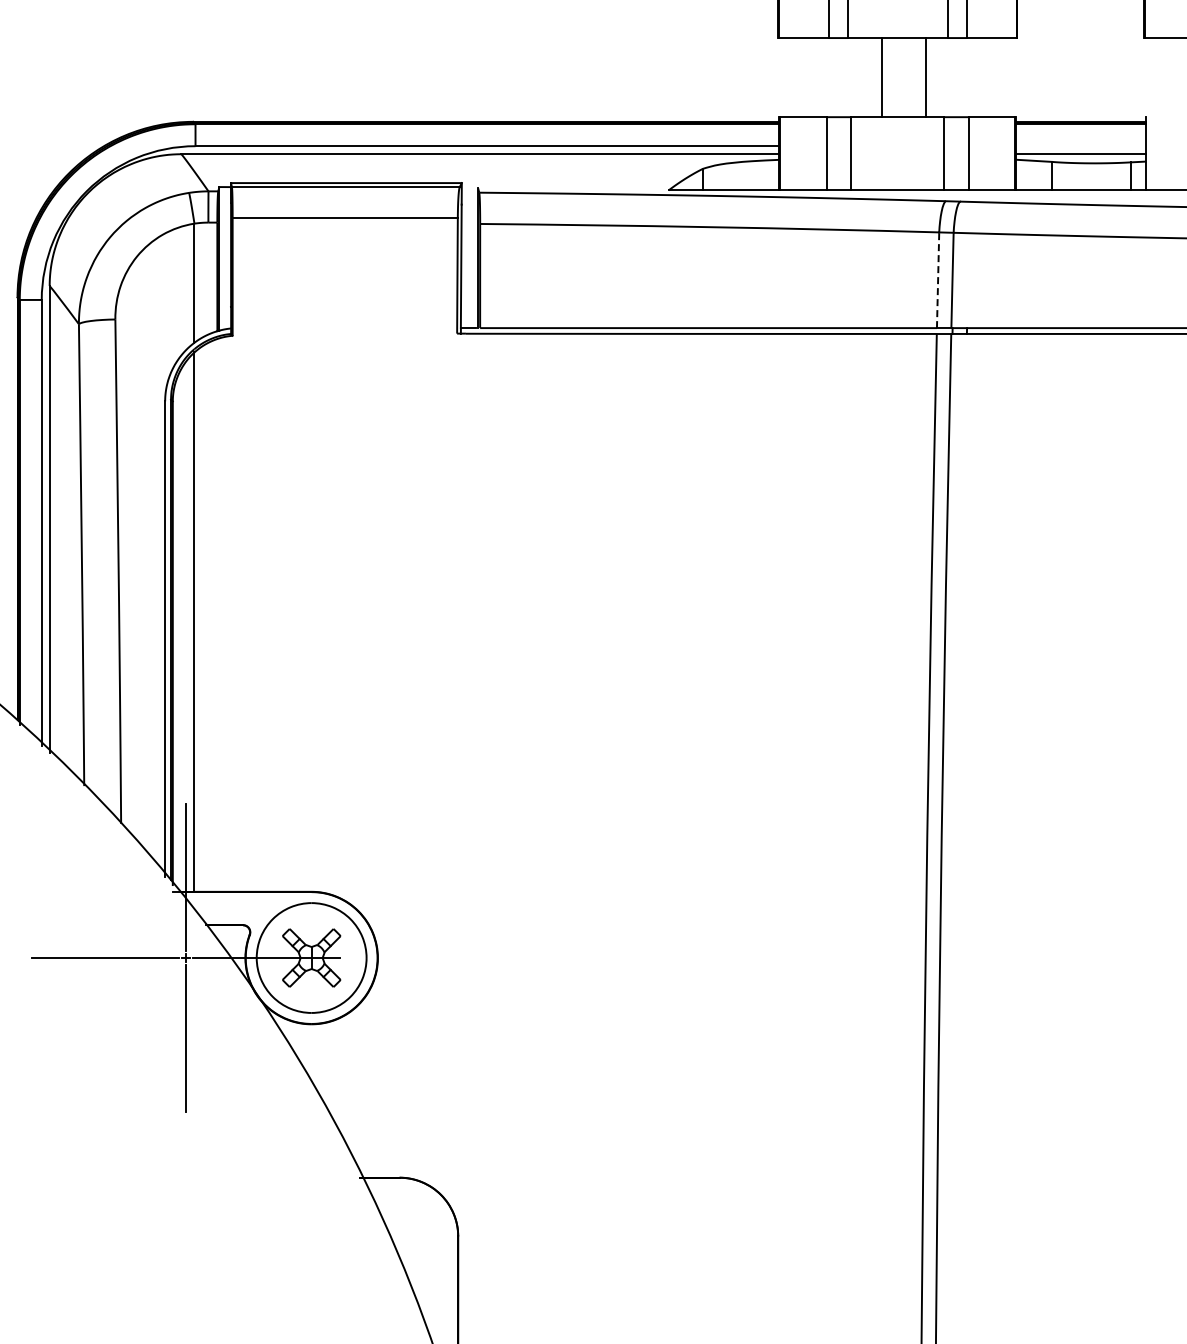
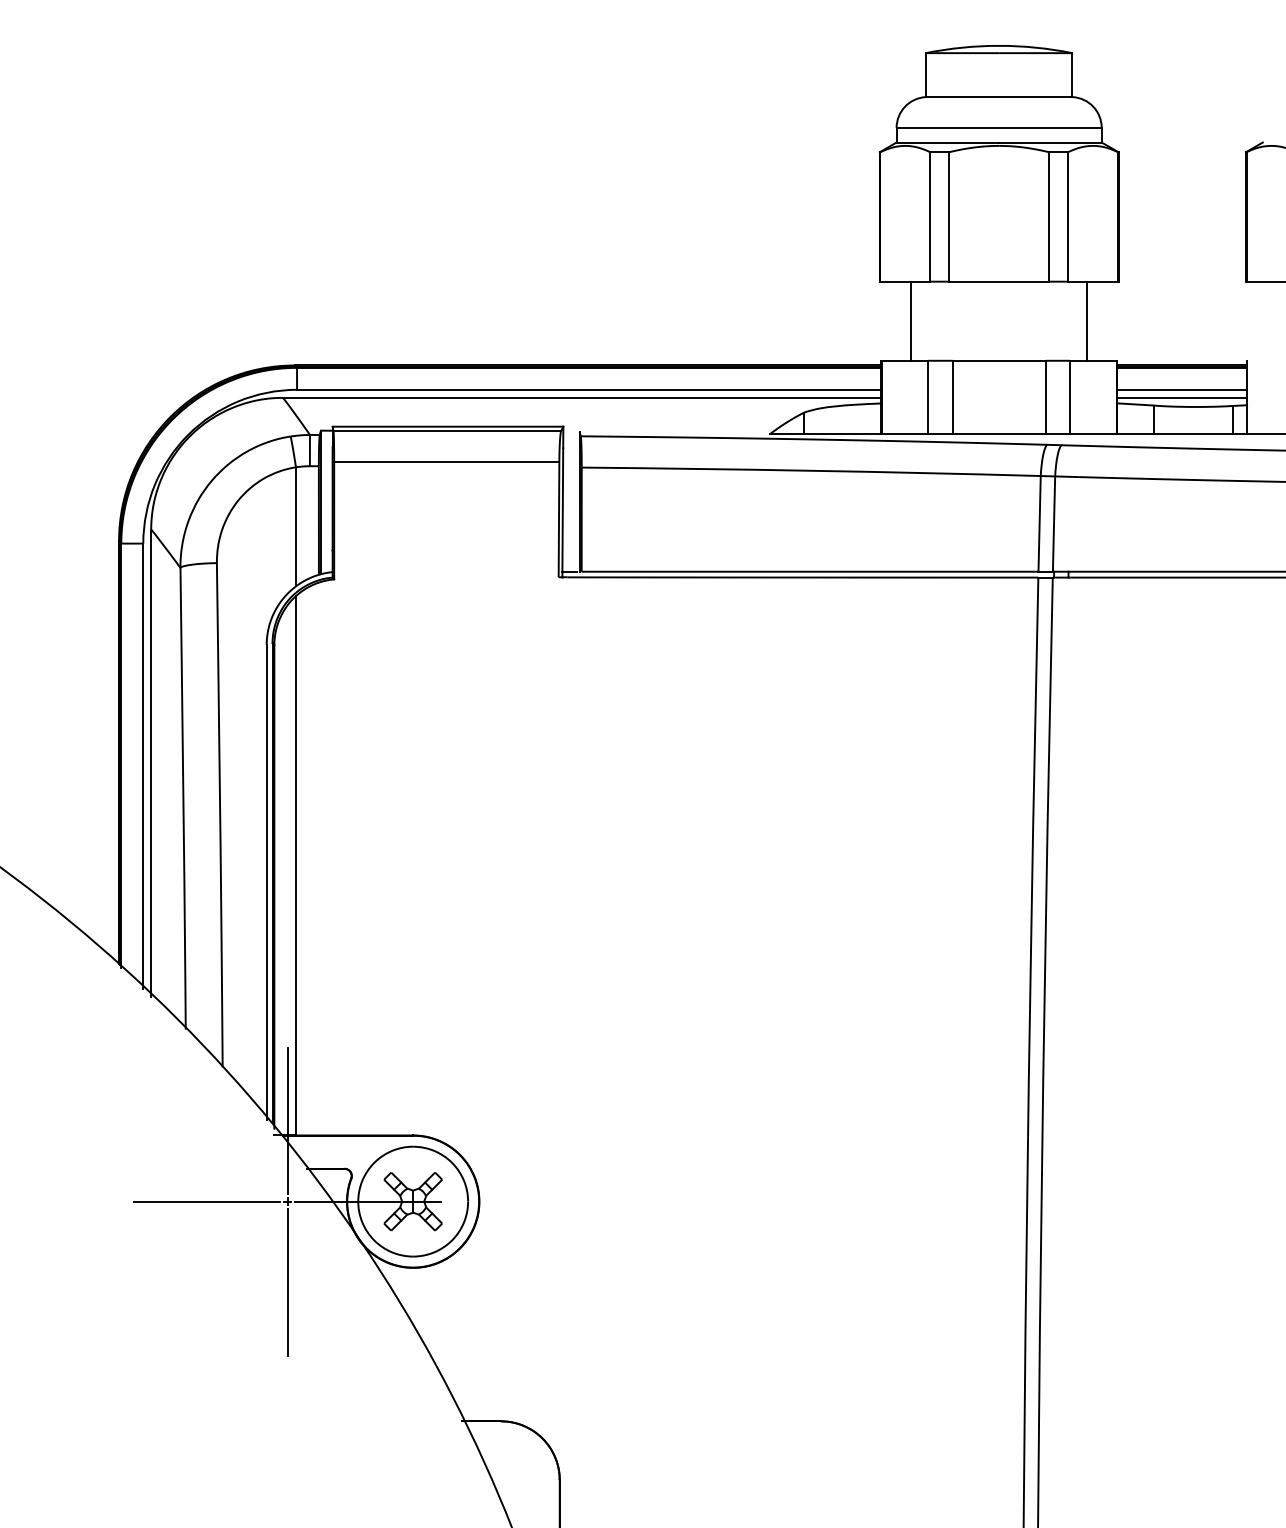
line: (881, 76) -> (911, 320), moved
line: (925, 76) -> (1087, 320), moved
line: (1080, 145) -> (1182, 389), added
line: (937, 279) -> (1039, 523), dashed -> solid

